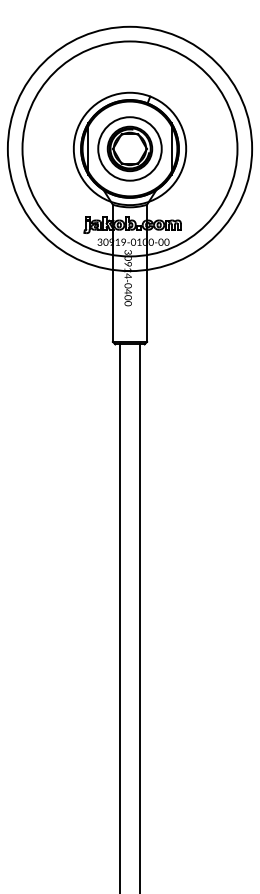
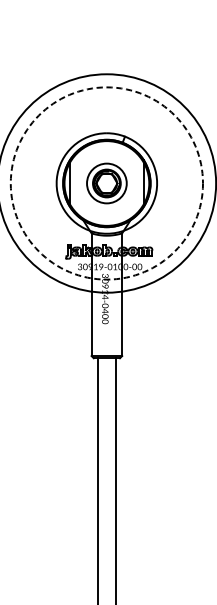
circle: (129, 148) -> (106, 183), solid -> dashed
part: (129, 148) -> (106, 183), size x0.7

